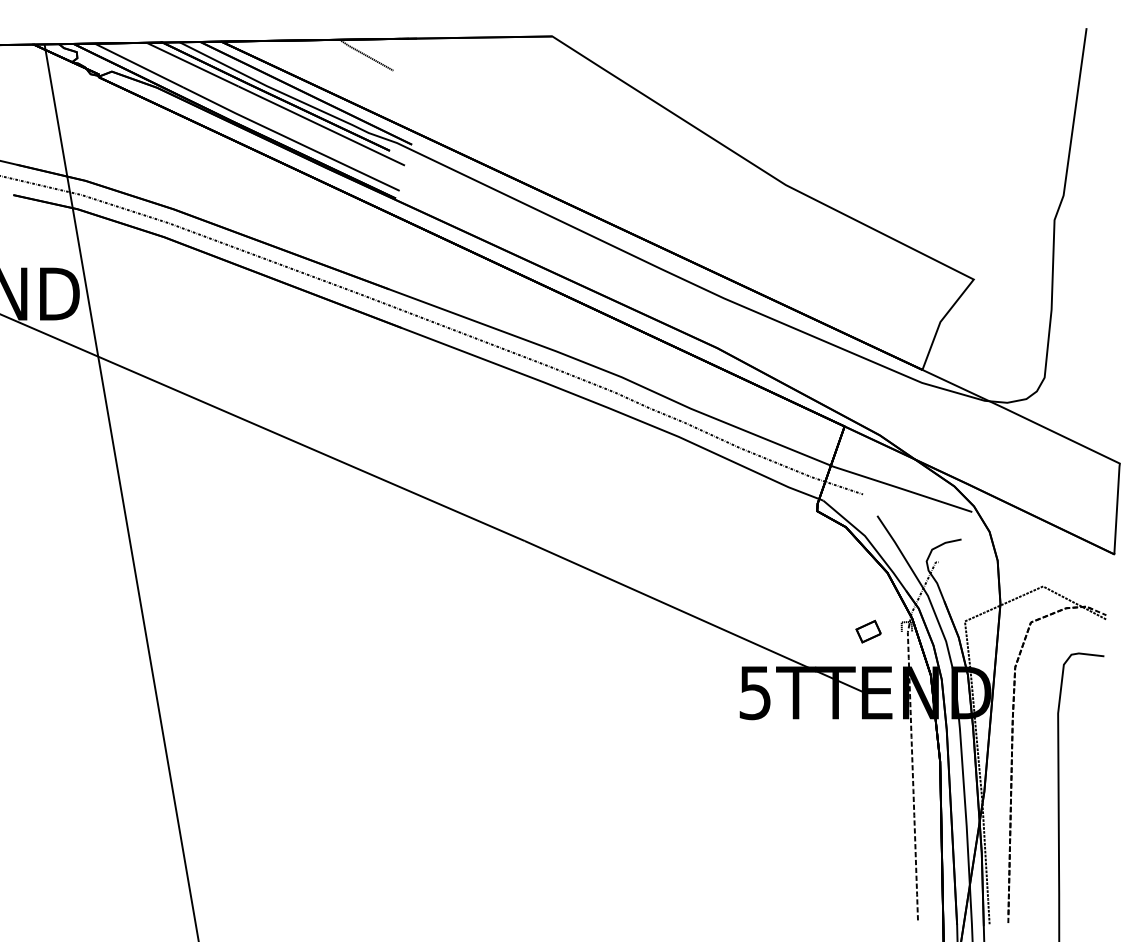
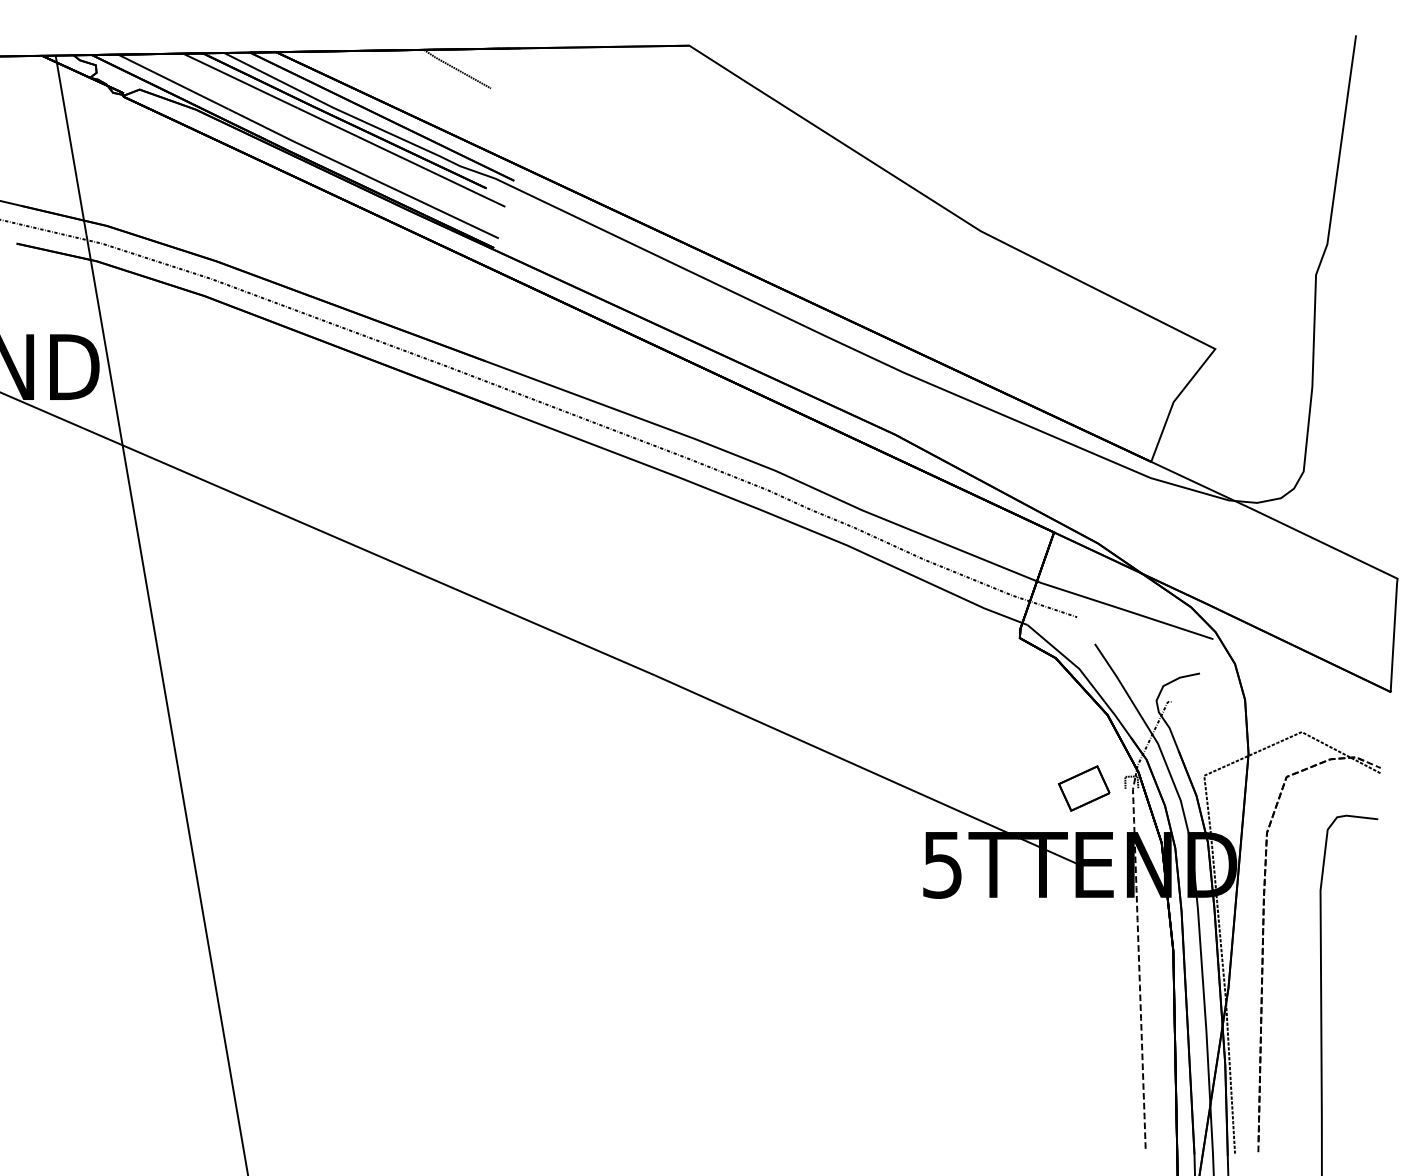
part: (868, 631) -> (1083, 788), size x1.67

